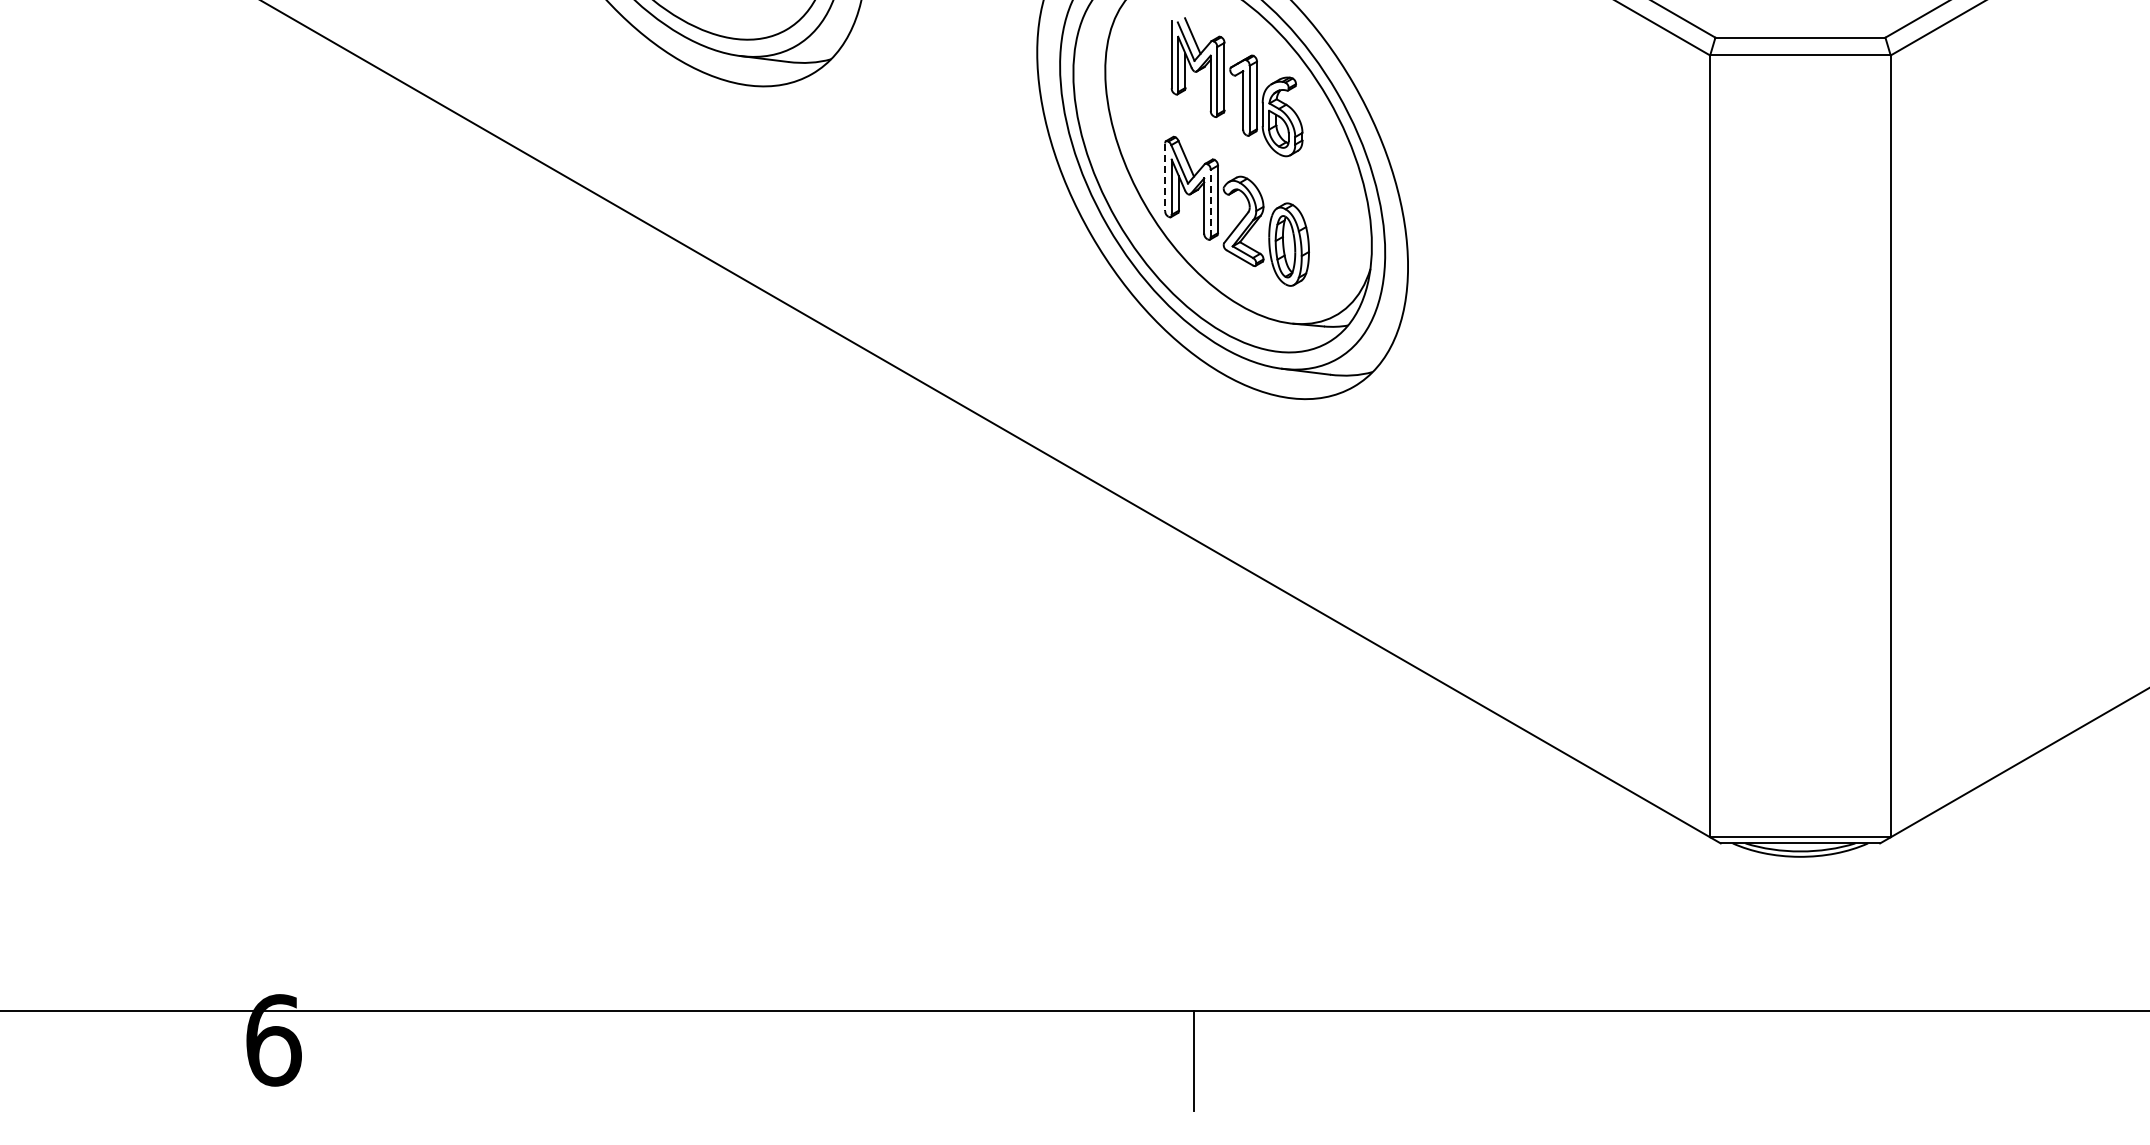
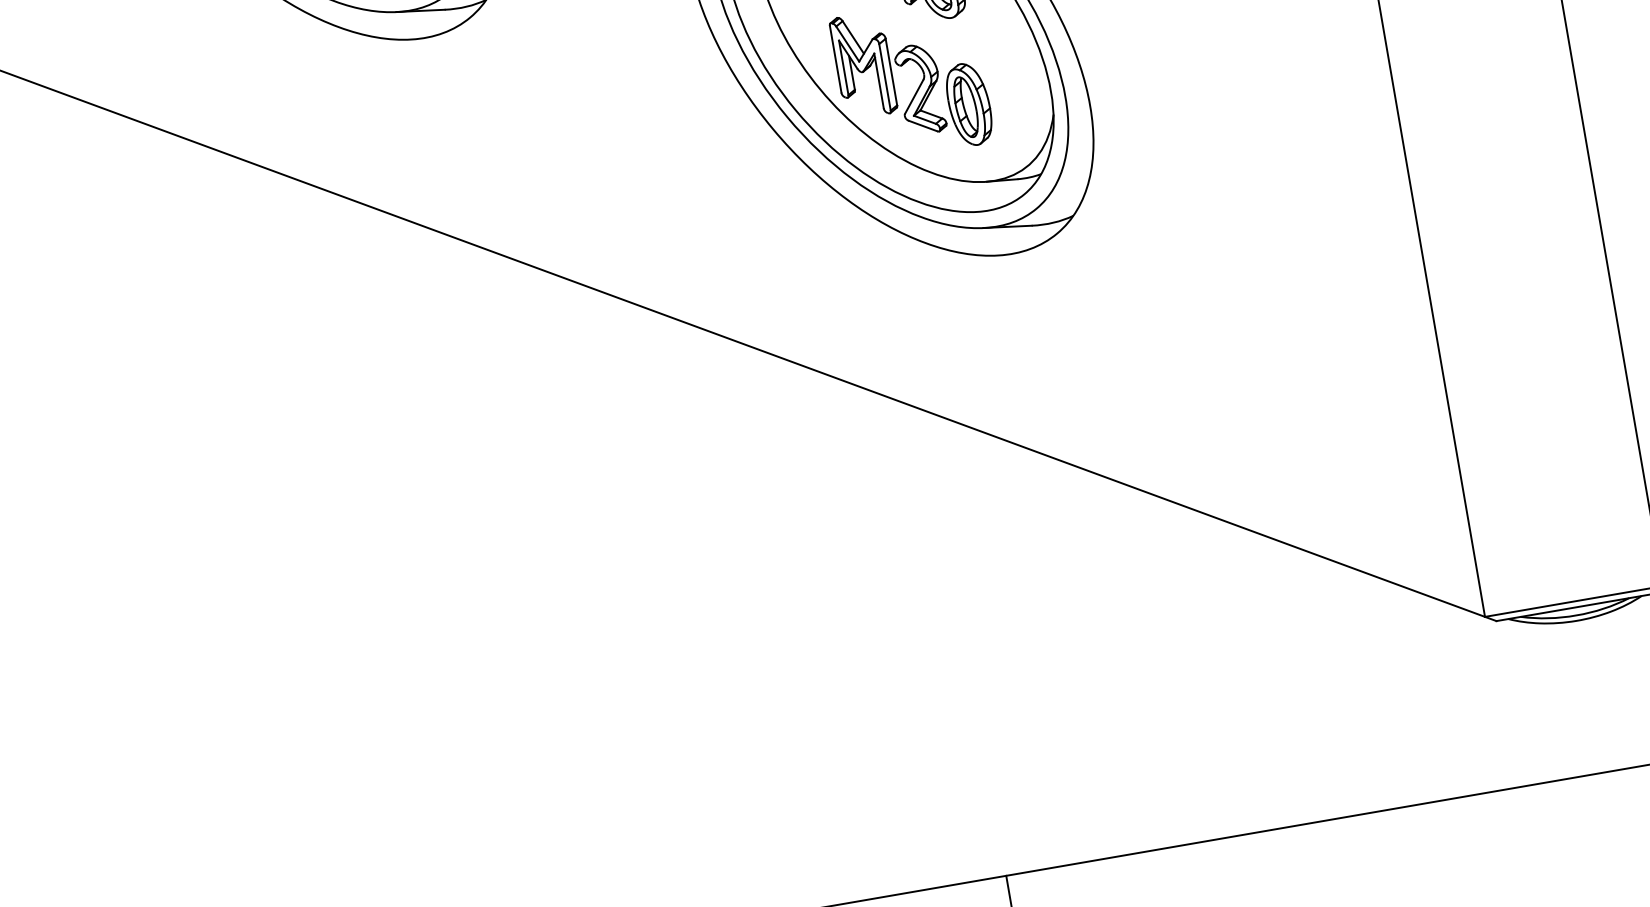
line: (1165, 177) -> (836, 59), dashed -> solid
line: (1210, 203) -> (884, 77), dashed -> solid

